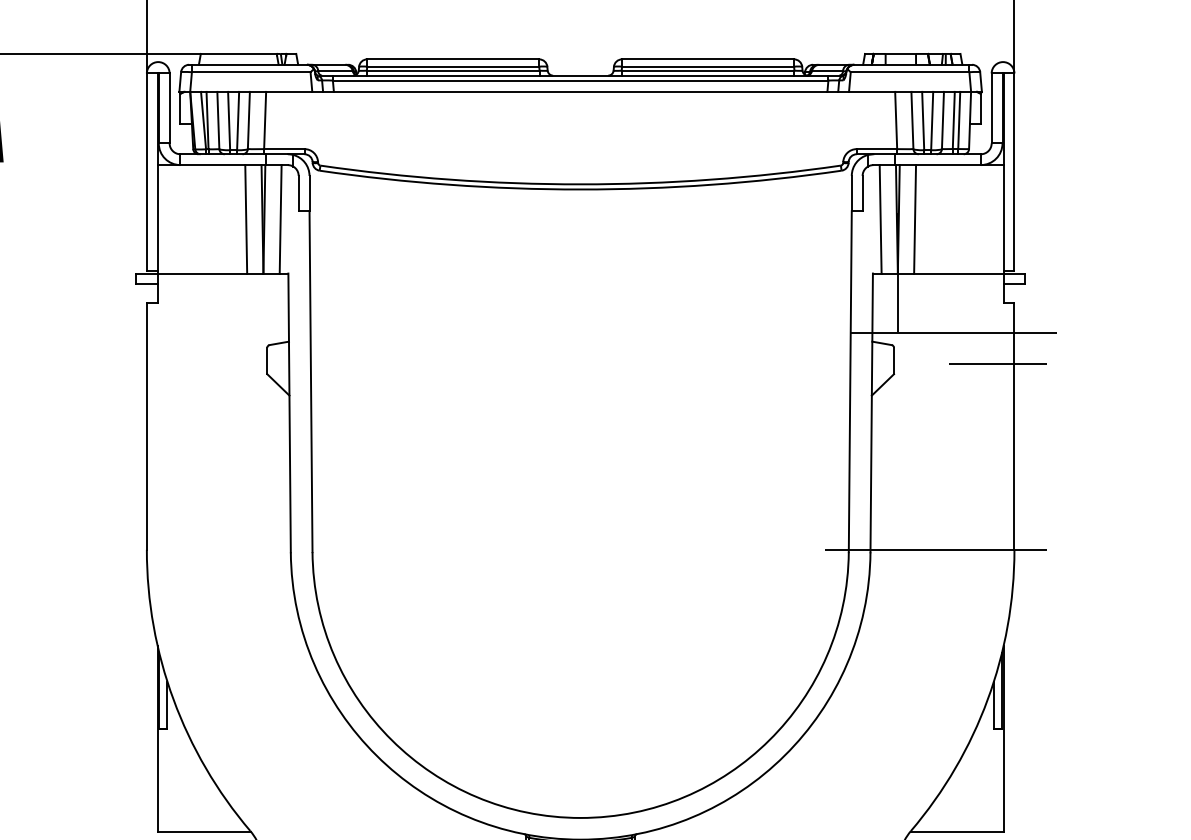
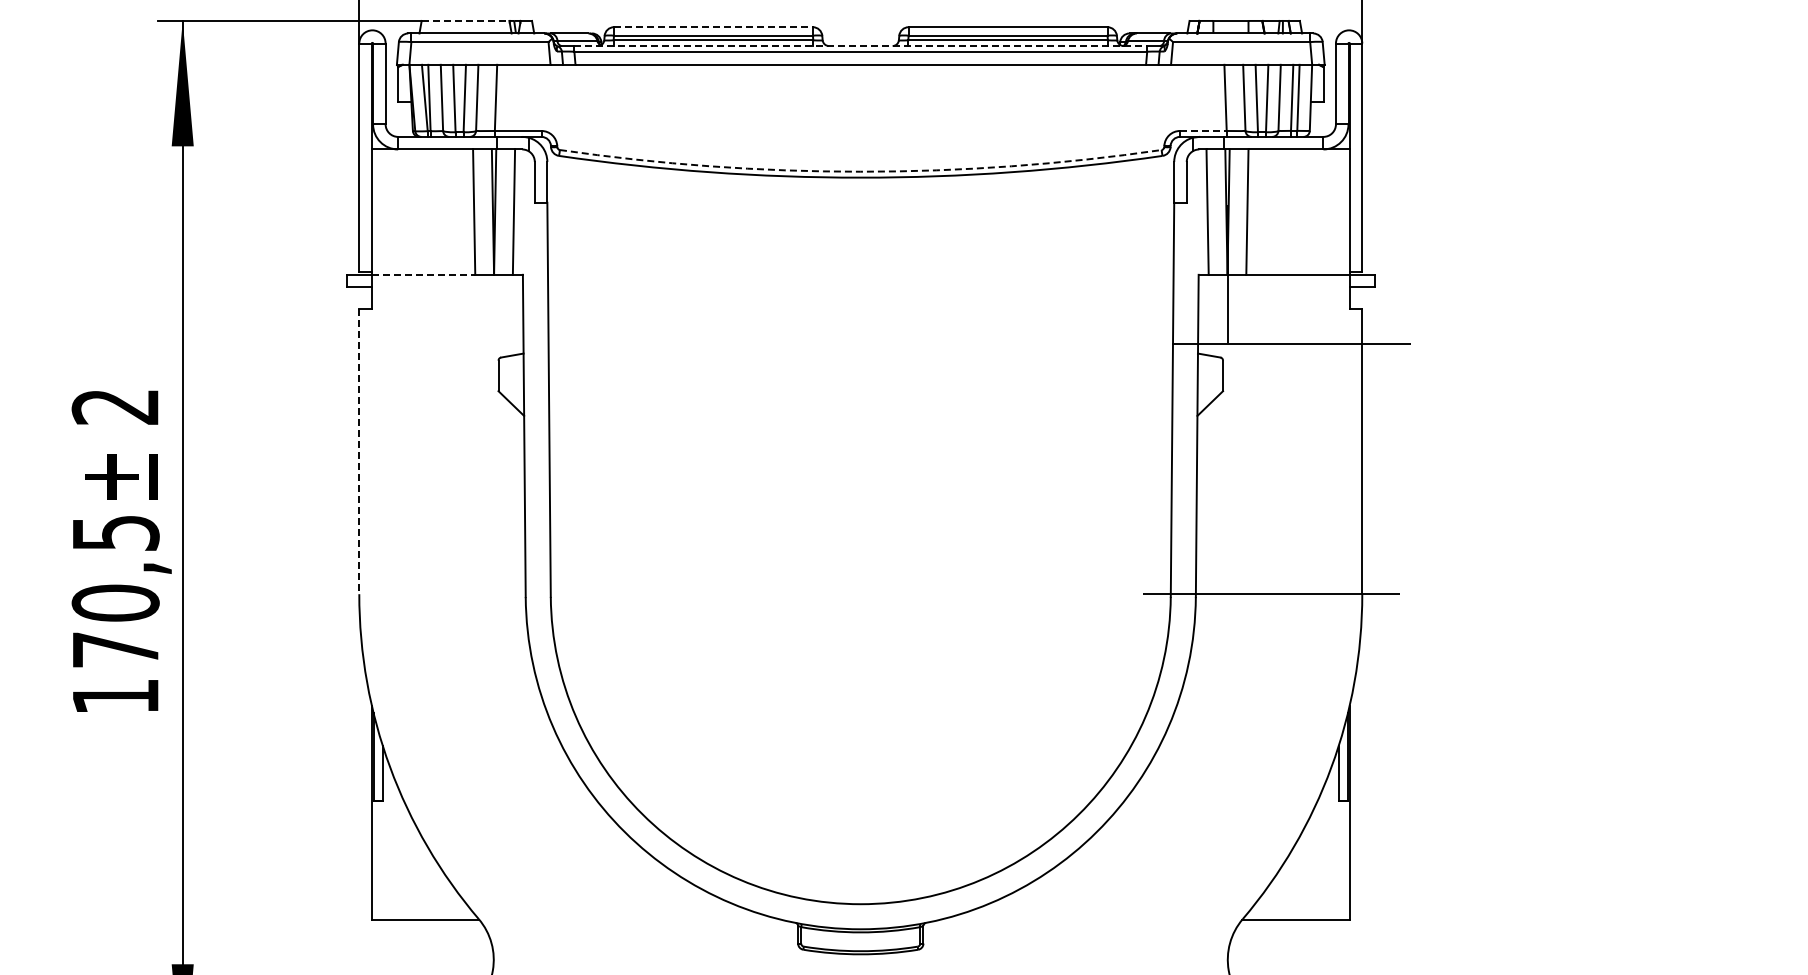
line: (238, 53) -> (465, 20), solid -> dashed
line: (453, 59) -> (713, 27), solid -> dashed
line: (581, 76) -> (861, 46), solid -> dashed
line: (877, 148) -> (1203, 130), solid -> dashed
arc: (580, 184) -> (860, 171), solid -> dashed
line: (202, 273) -> (423, 274), solid -> dashed
line: (998, 364) -> (1343, 379), removed
line: (147, 427) -> (359, 452), solid -> dashed

